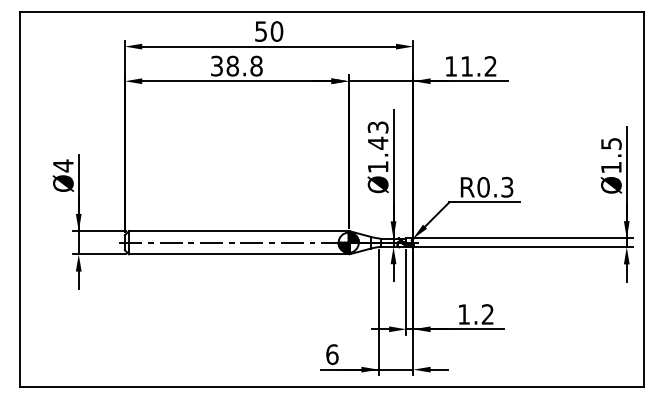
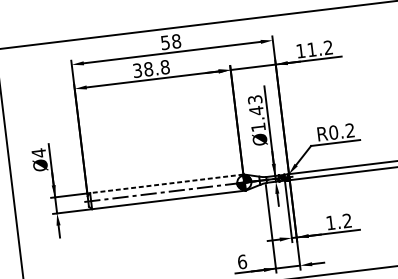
text: (276, 31) -> (176, 41), 50 -> 58
text: (507, 187) -> (350, 130), R0.3 -> R0.2
line: (238, 231) -> (166, 184), solid -> dashed

